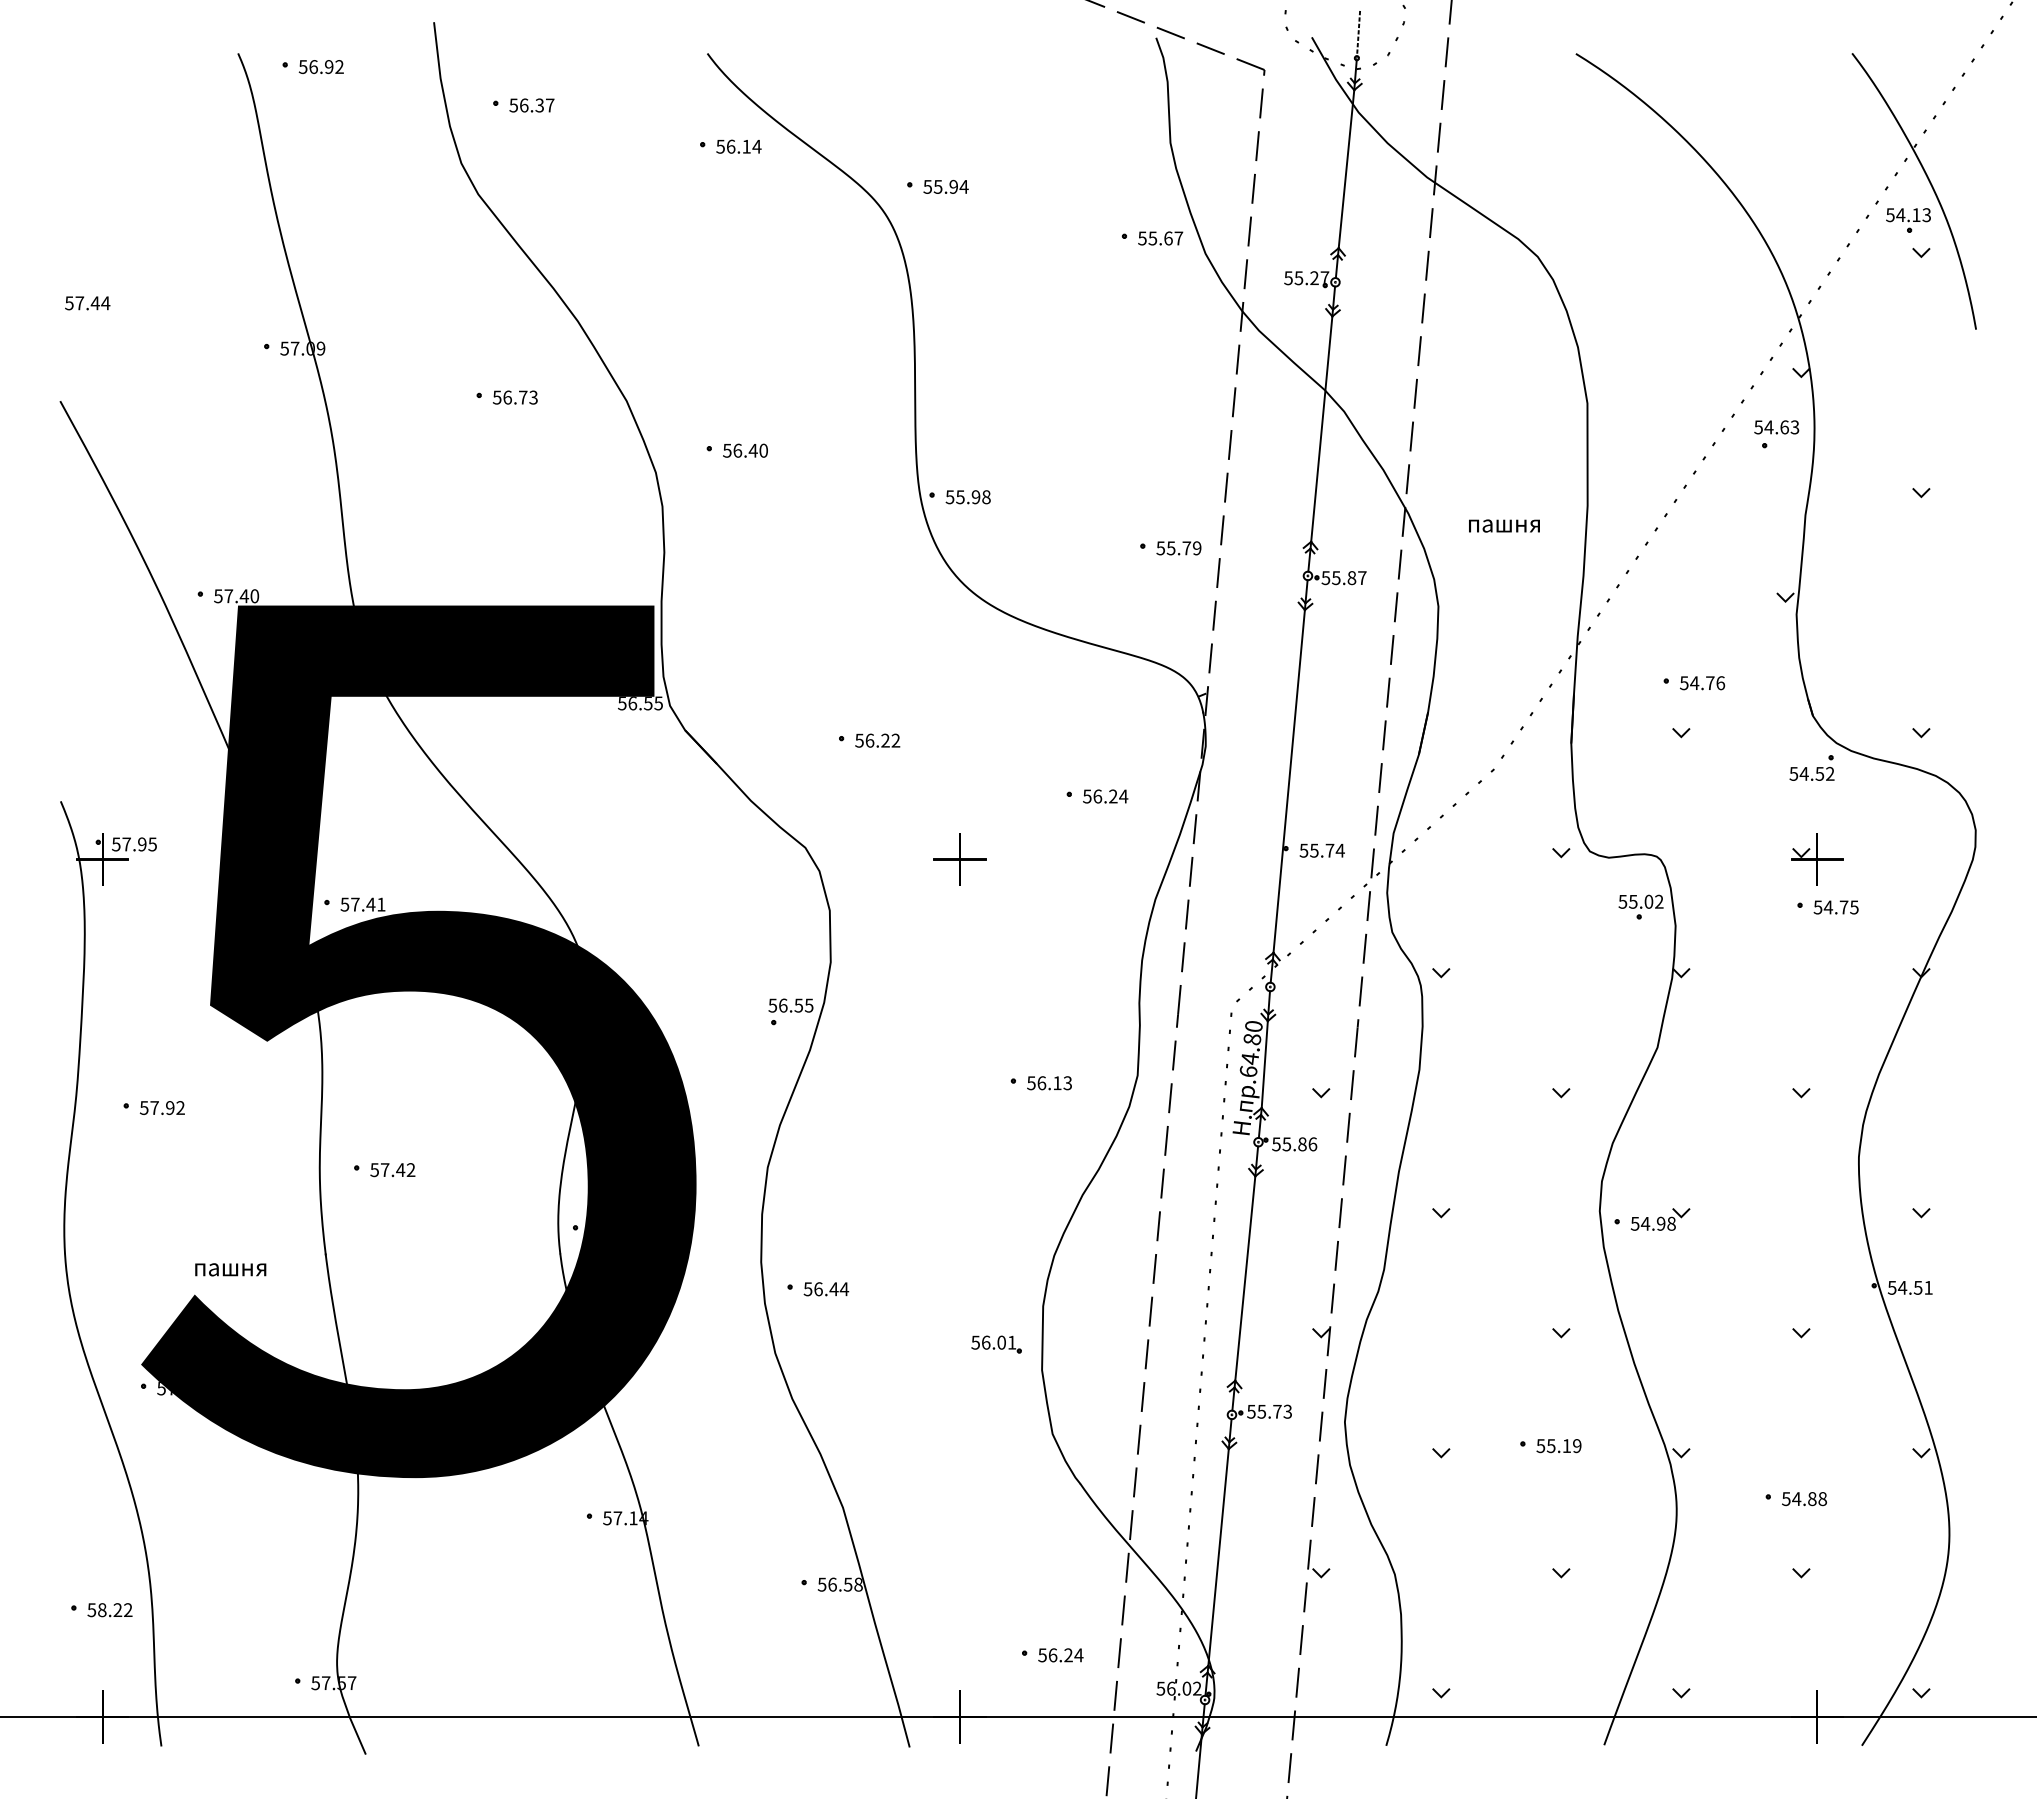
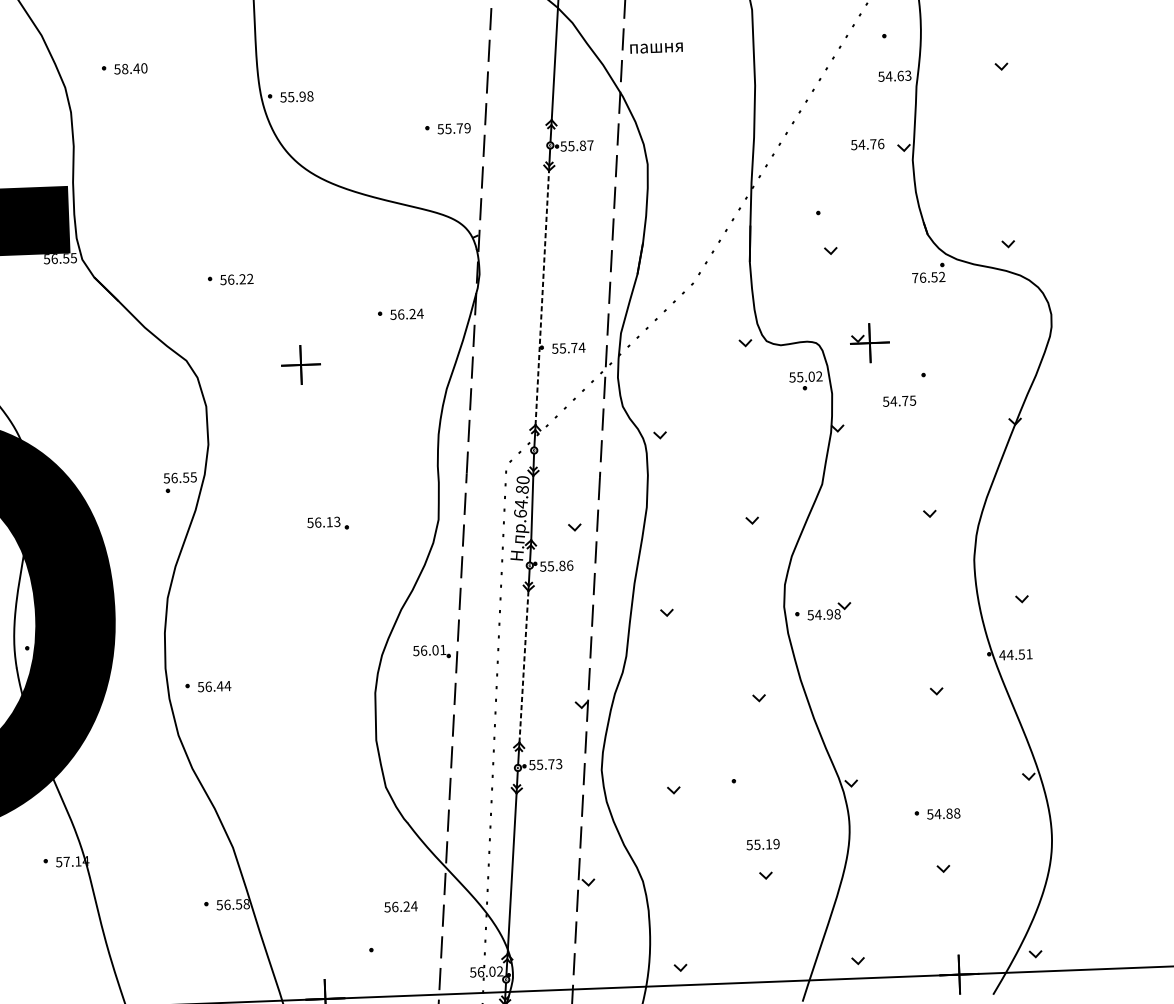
text: (1776, 427) -> (894, 76), moved
text: (737, 450) -> (124, 68), 56.40 -> 58.40
text: (1504, 525) -> (656, 47), moved
text: (1702, 683) -> (867, 144), moved
text: (1798, 773) -> (918, 277), 54.52 -> 76.52
line: (1289, 781) -> (542, 297), solid -> dashed
part: (1817, 859) -> (870, 343), moved
text: (1835, 907) -> (898, 401), moved
text: (1049, 1083) -> (323, 522), moved
line: (1245, 1278) -> (524, 666), solid -> dashed
text: (1891, 1287) -> (1002, 655), 54.51 -> 44.51
part: (996, 1344) -> (431, 651), moved
text: (1558, 1446) -> (762, 844), moved
text: (1060, 1655) -> (400, 906), moved

